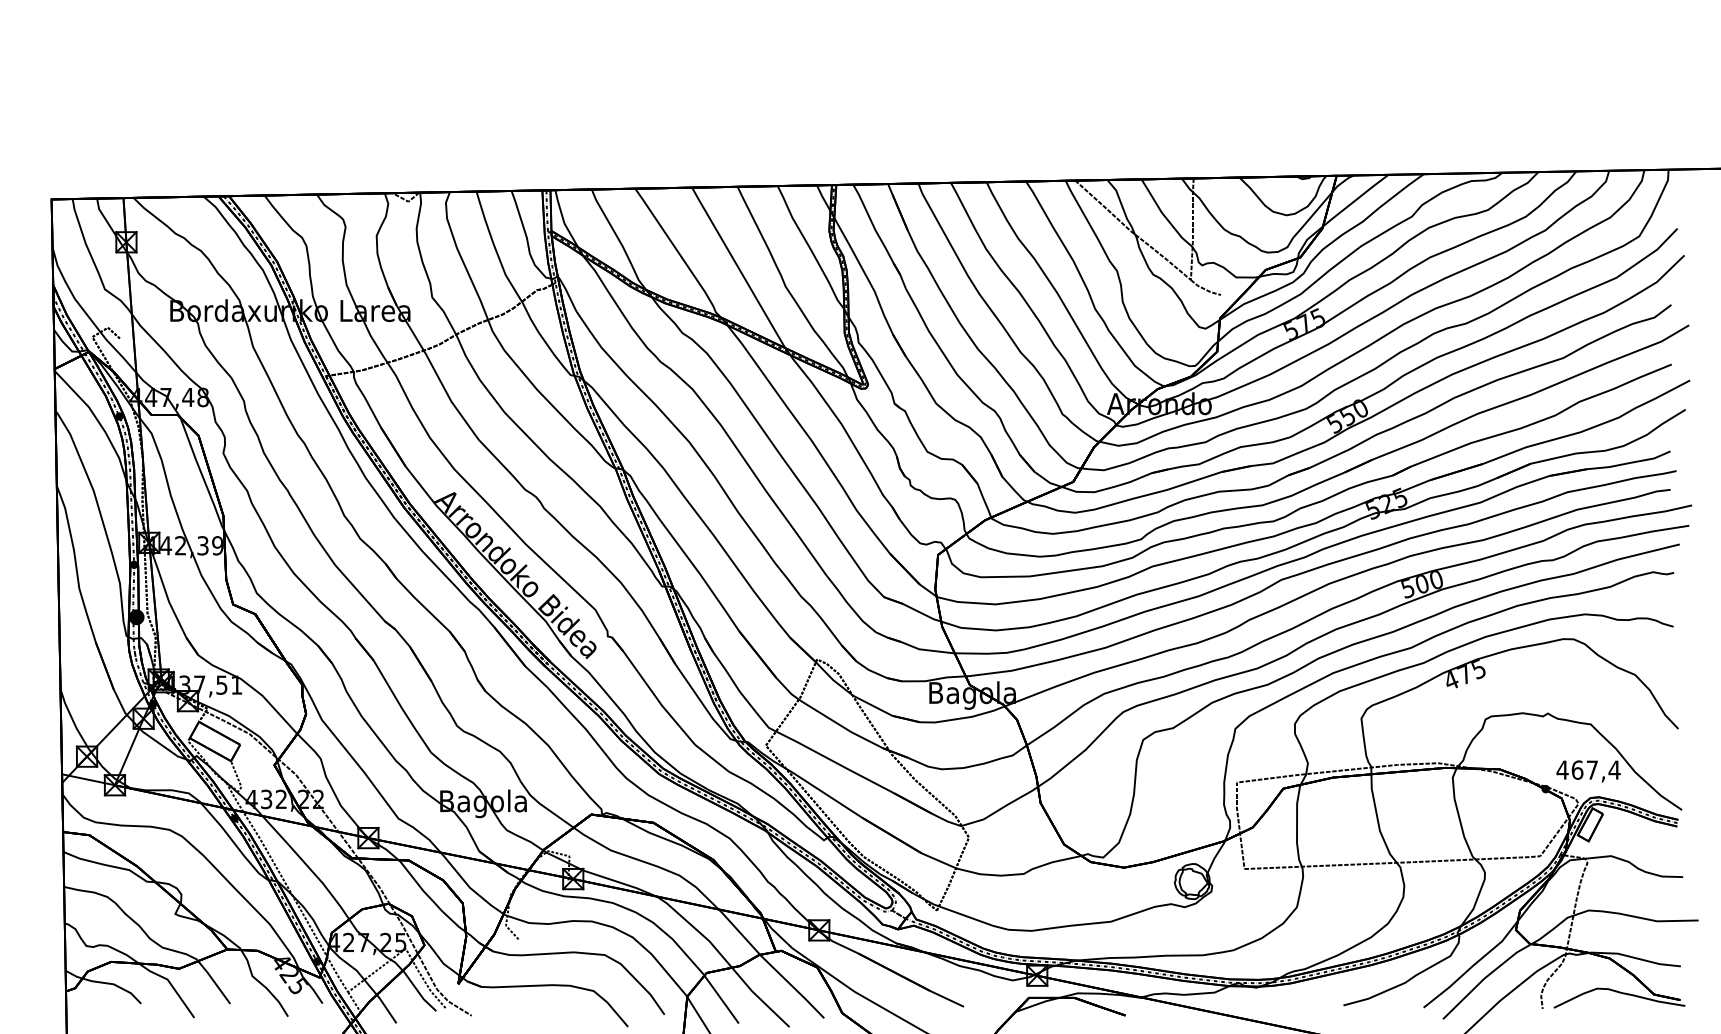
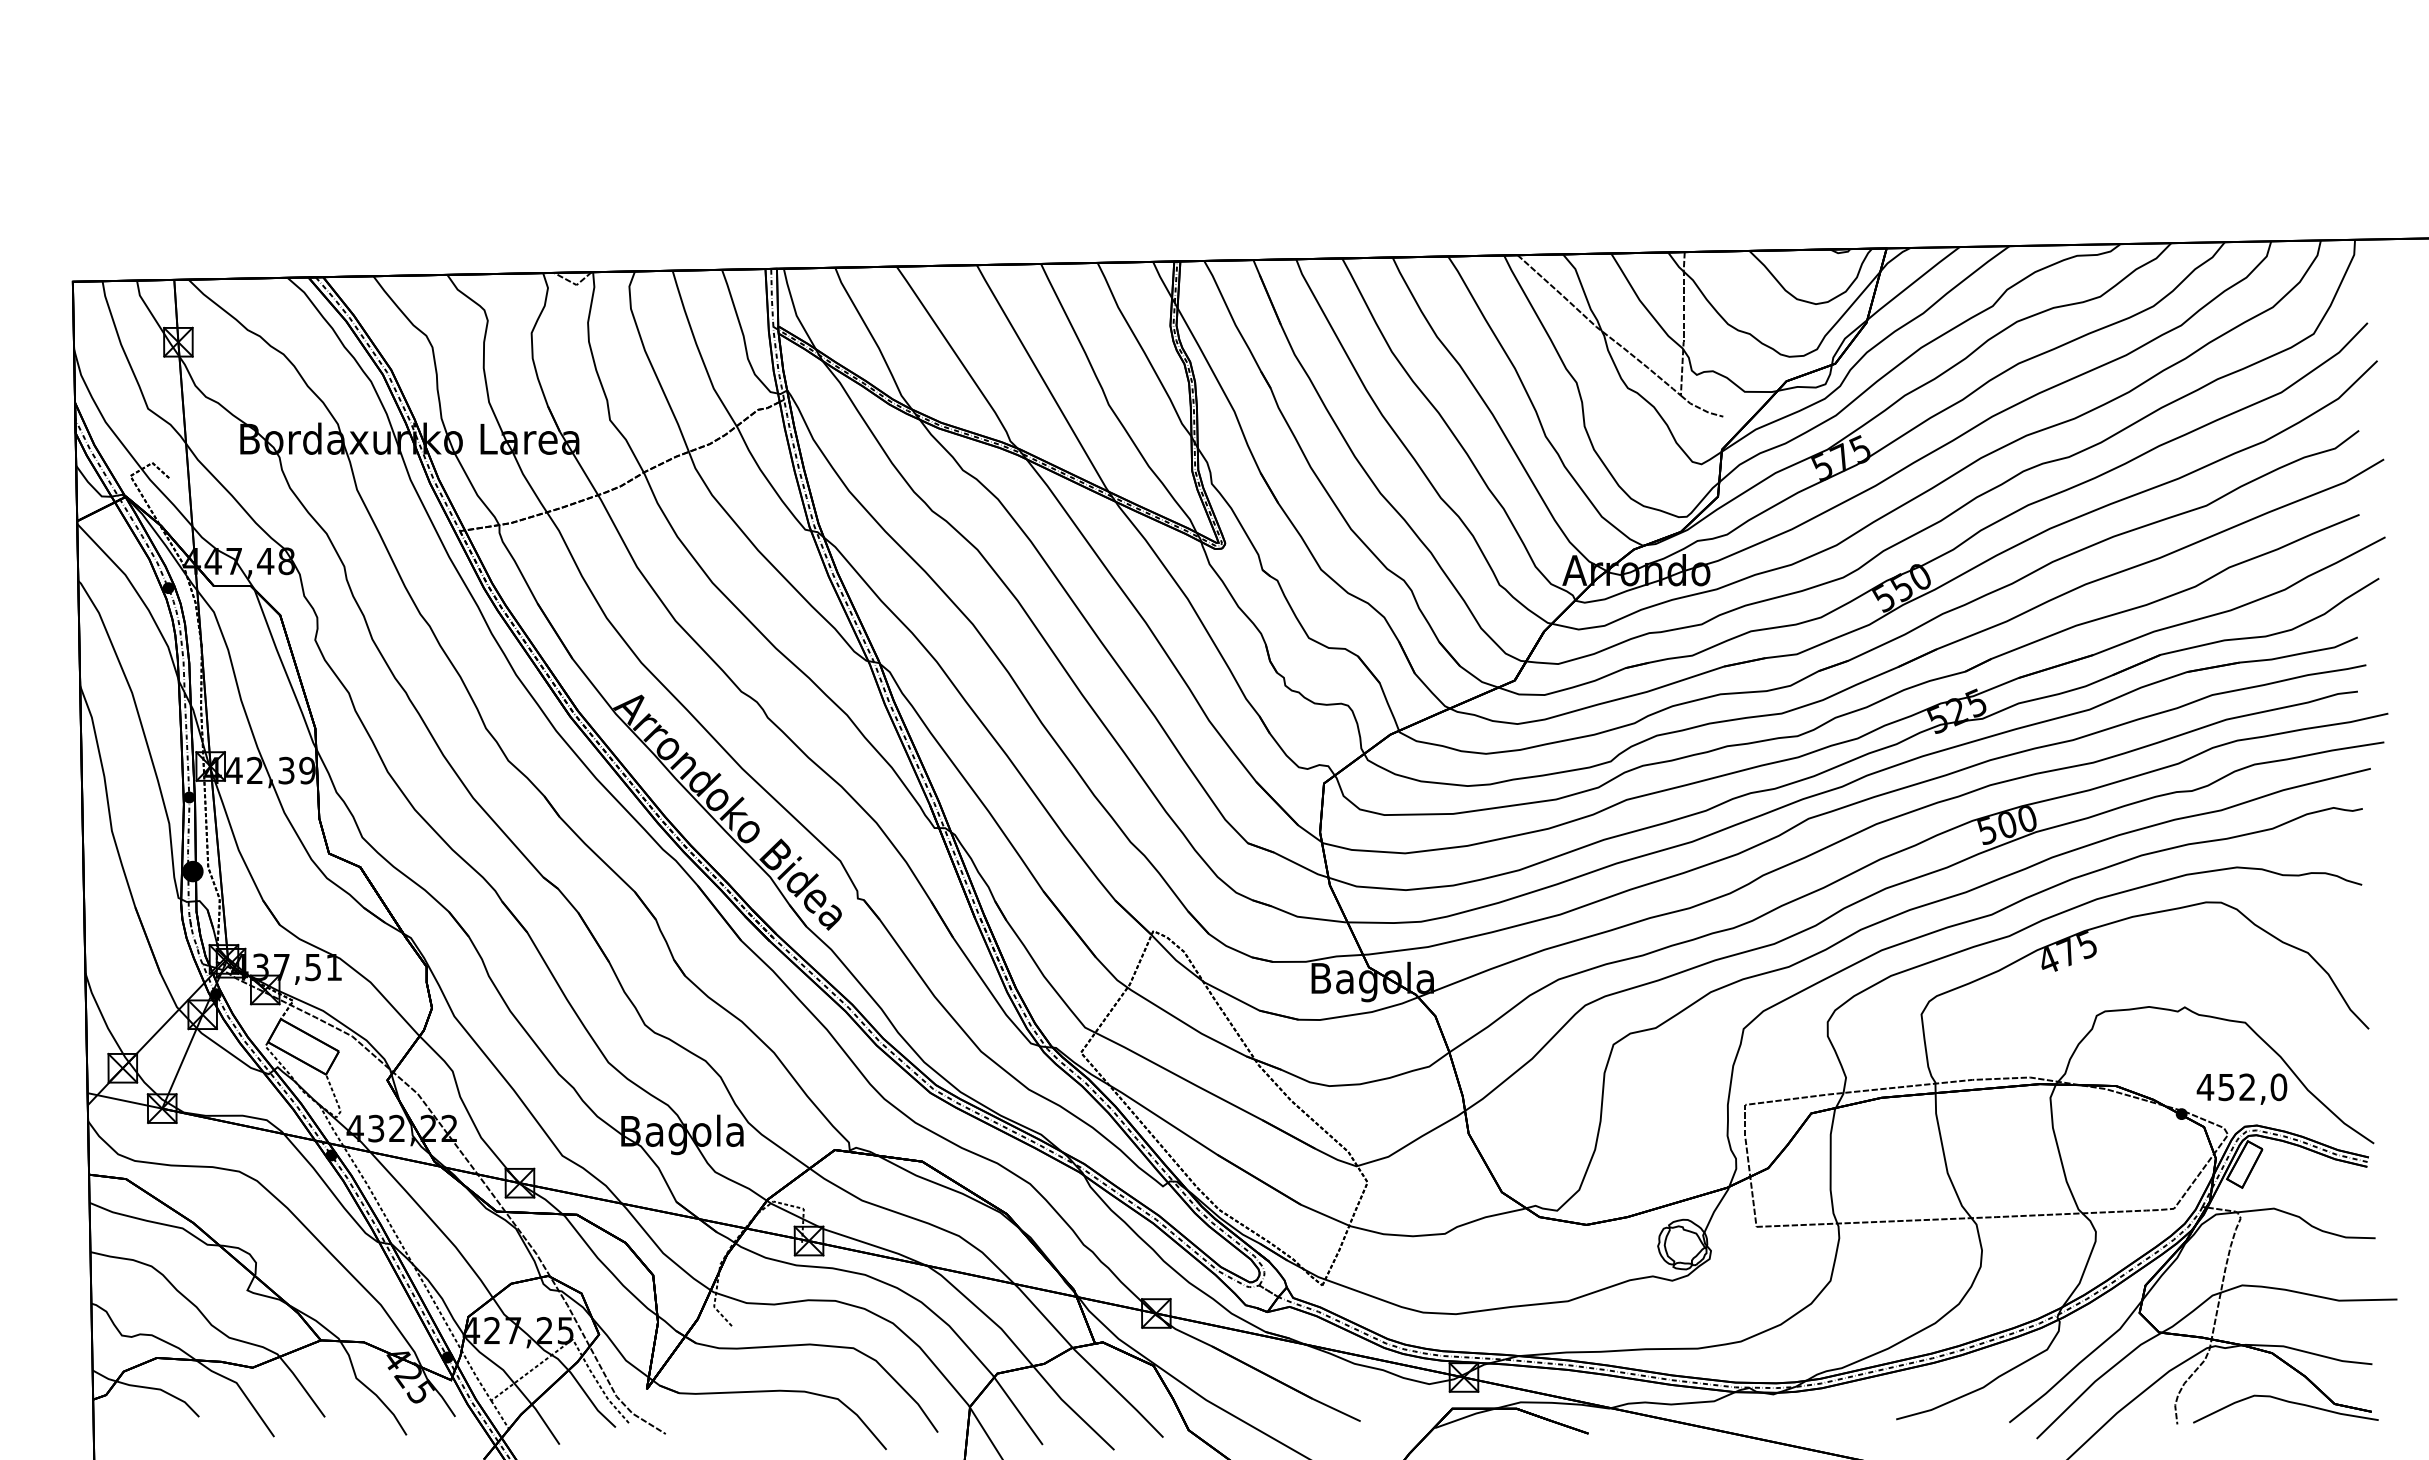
text: (1595, 770) -> (2252, 1087), 467,4 -> 452,0

